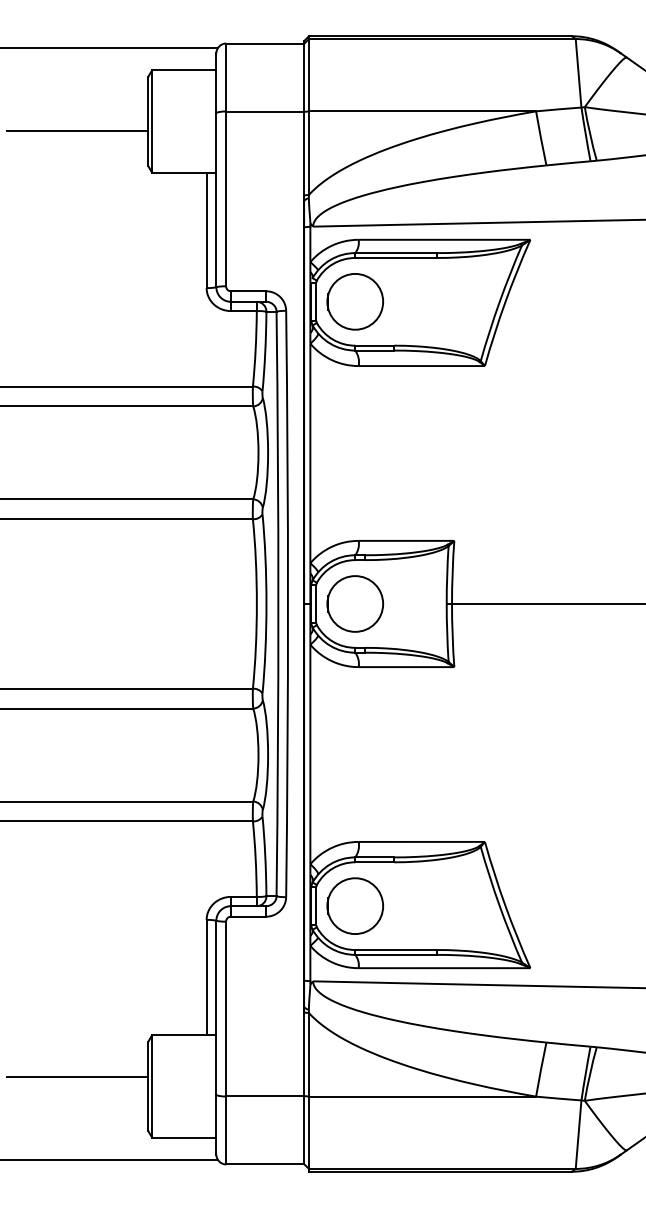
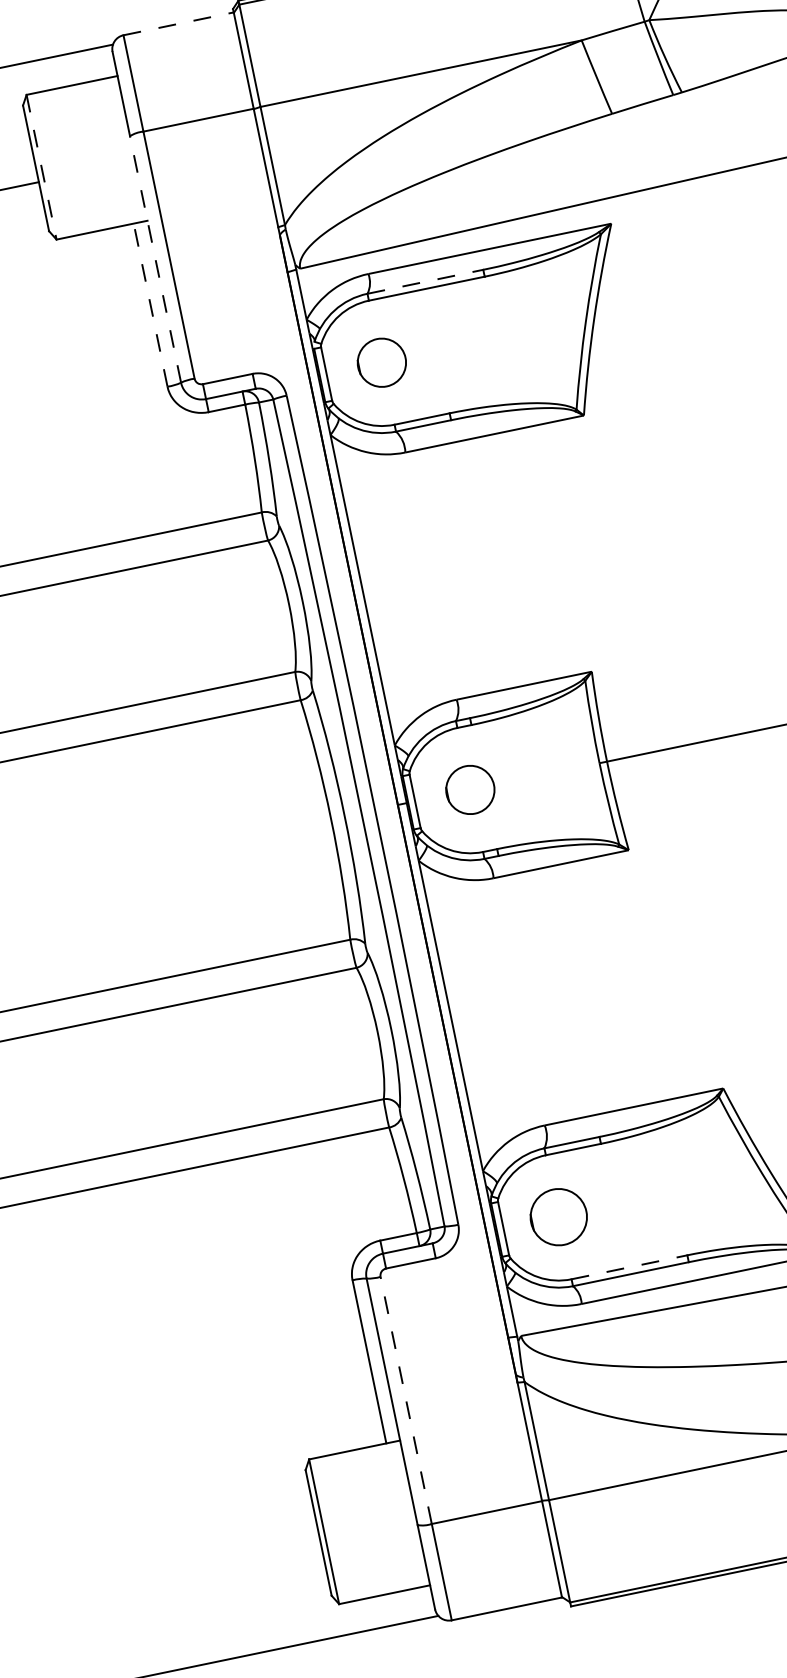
line: (265, 43) -> (179, 23), solid -> dashed
line: (152, 122) -> (42, 168), solid -> dashed
line: (216, 199) -> (155, 258), solid -> dashed
line: (206, 230) -> (150, 305), solid -> dashed
line: (396, 253) -> (425, 282), solid -> dashed
part: (355, 301) -> (381, 362), size x0.6
part: (355, 603) -> (470, 789), size x0.6
part: (355, 905) -> (558, 1216), size x0.7
line: (396, 950) -> (630, 1267), solid -> dashed
line: (226, 1008) -> (406, 1399), solid -> dashed
line: (77, 1076) -> (215, 1539), removed

